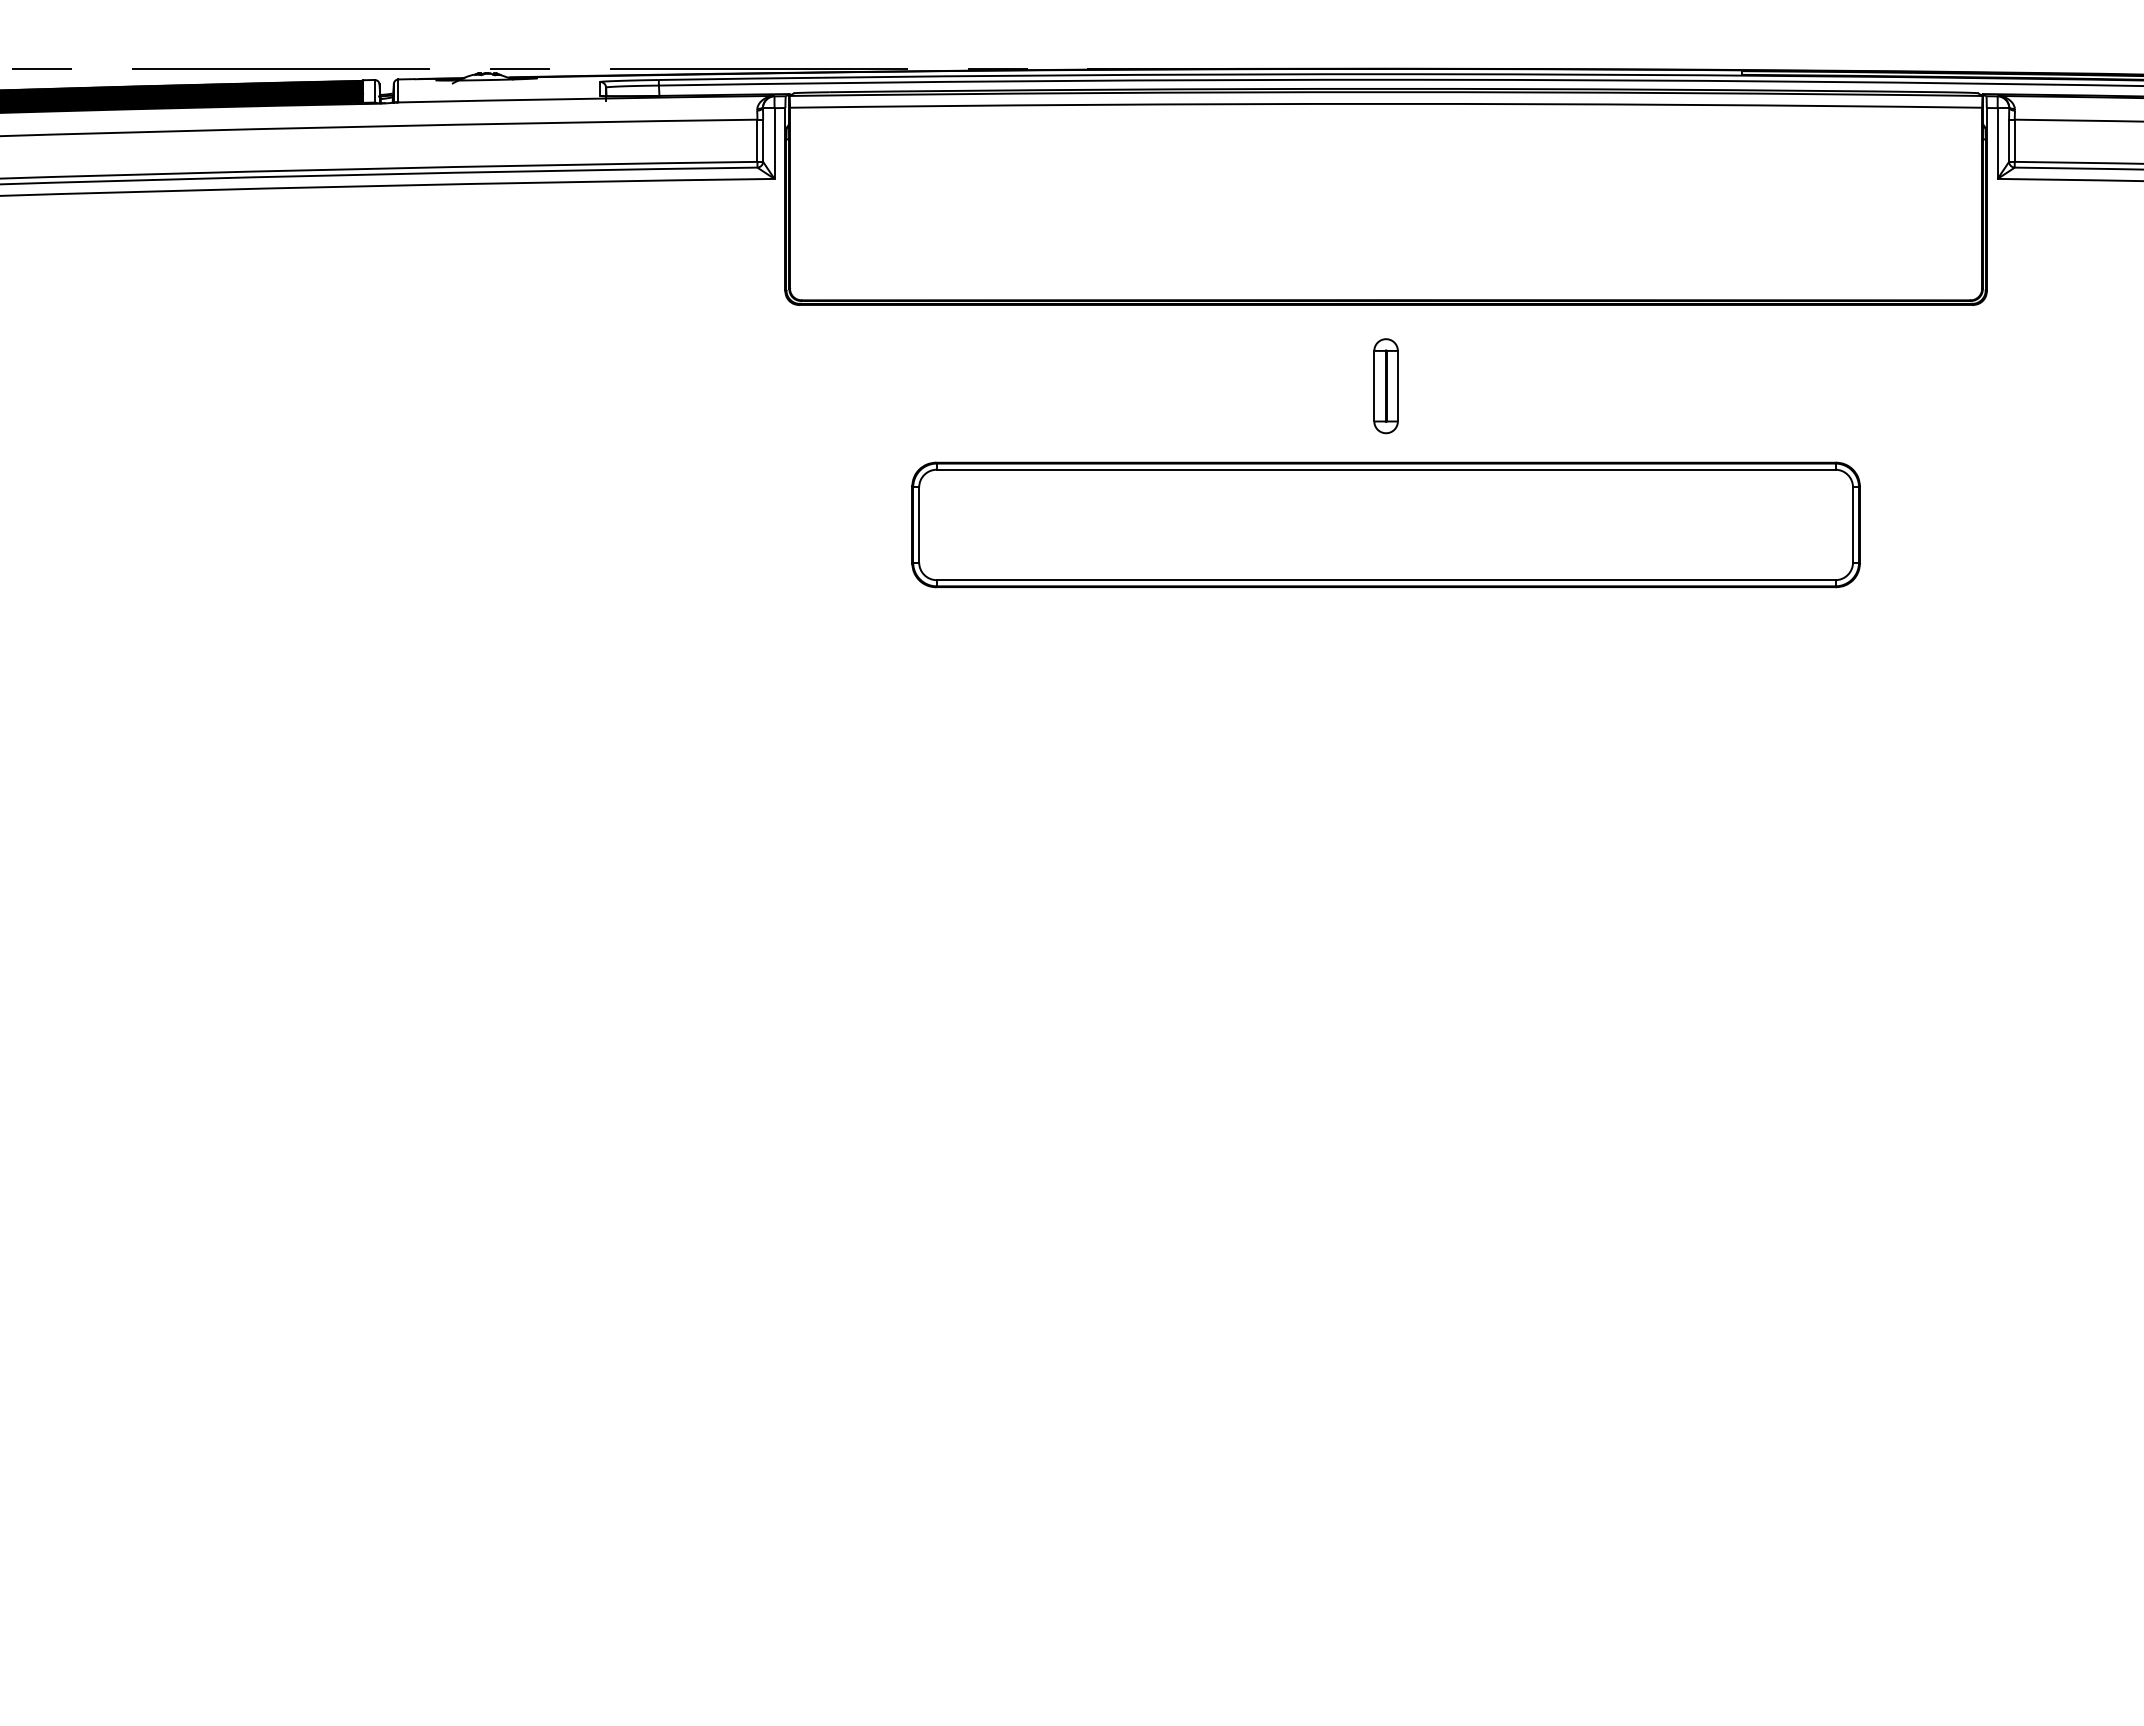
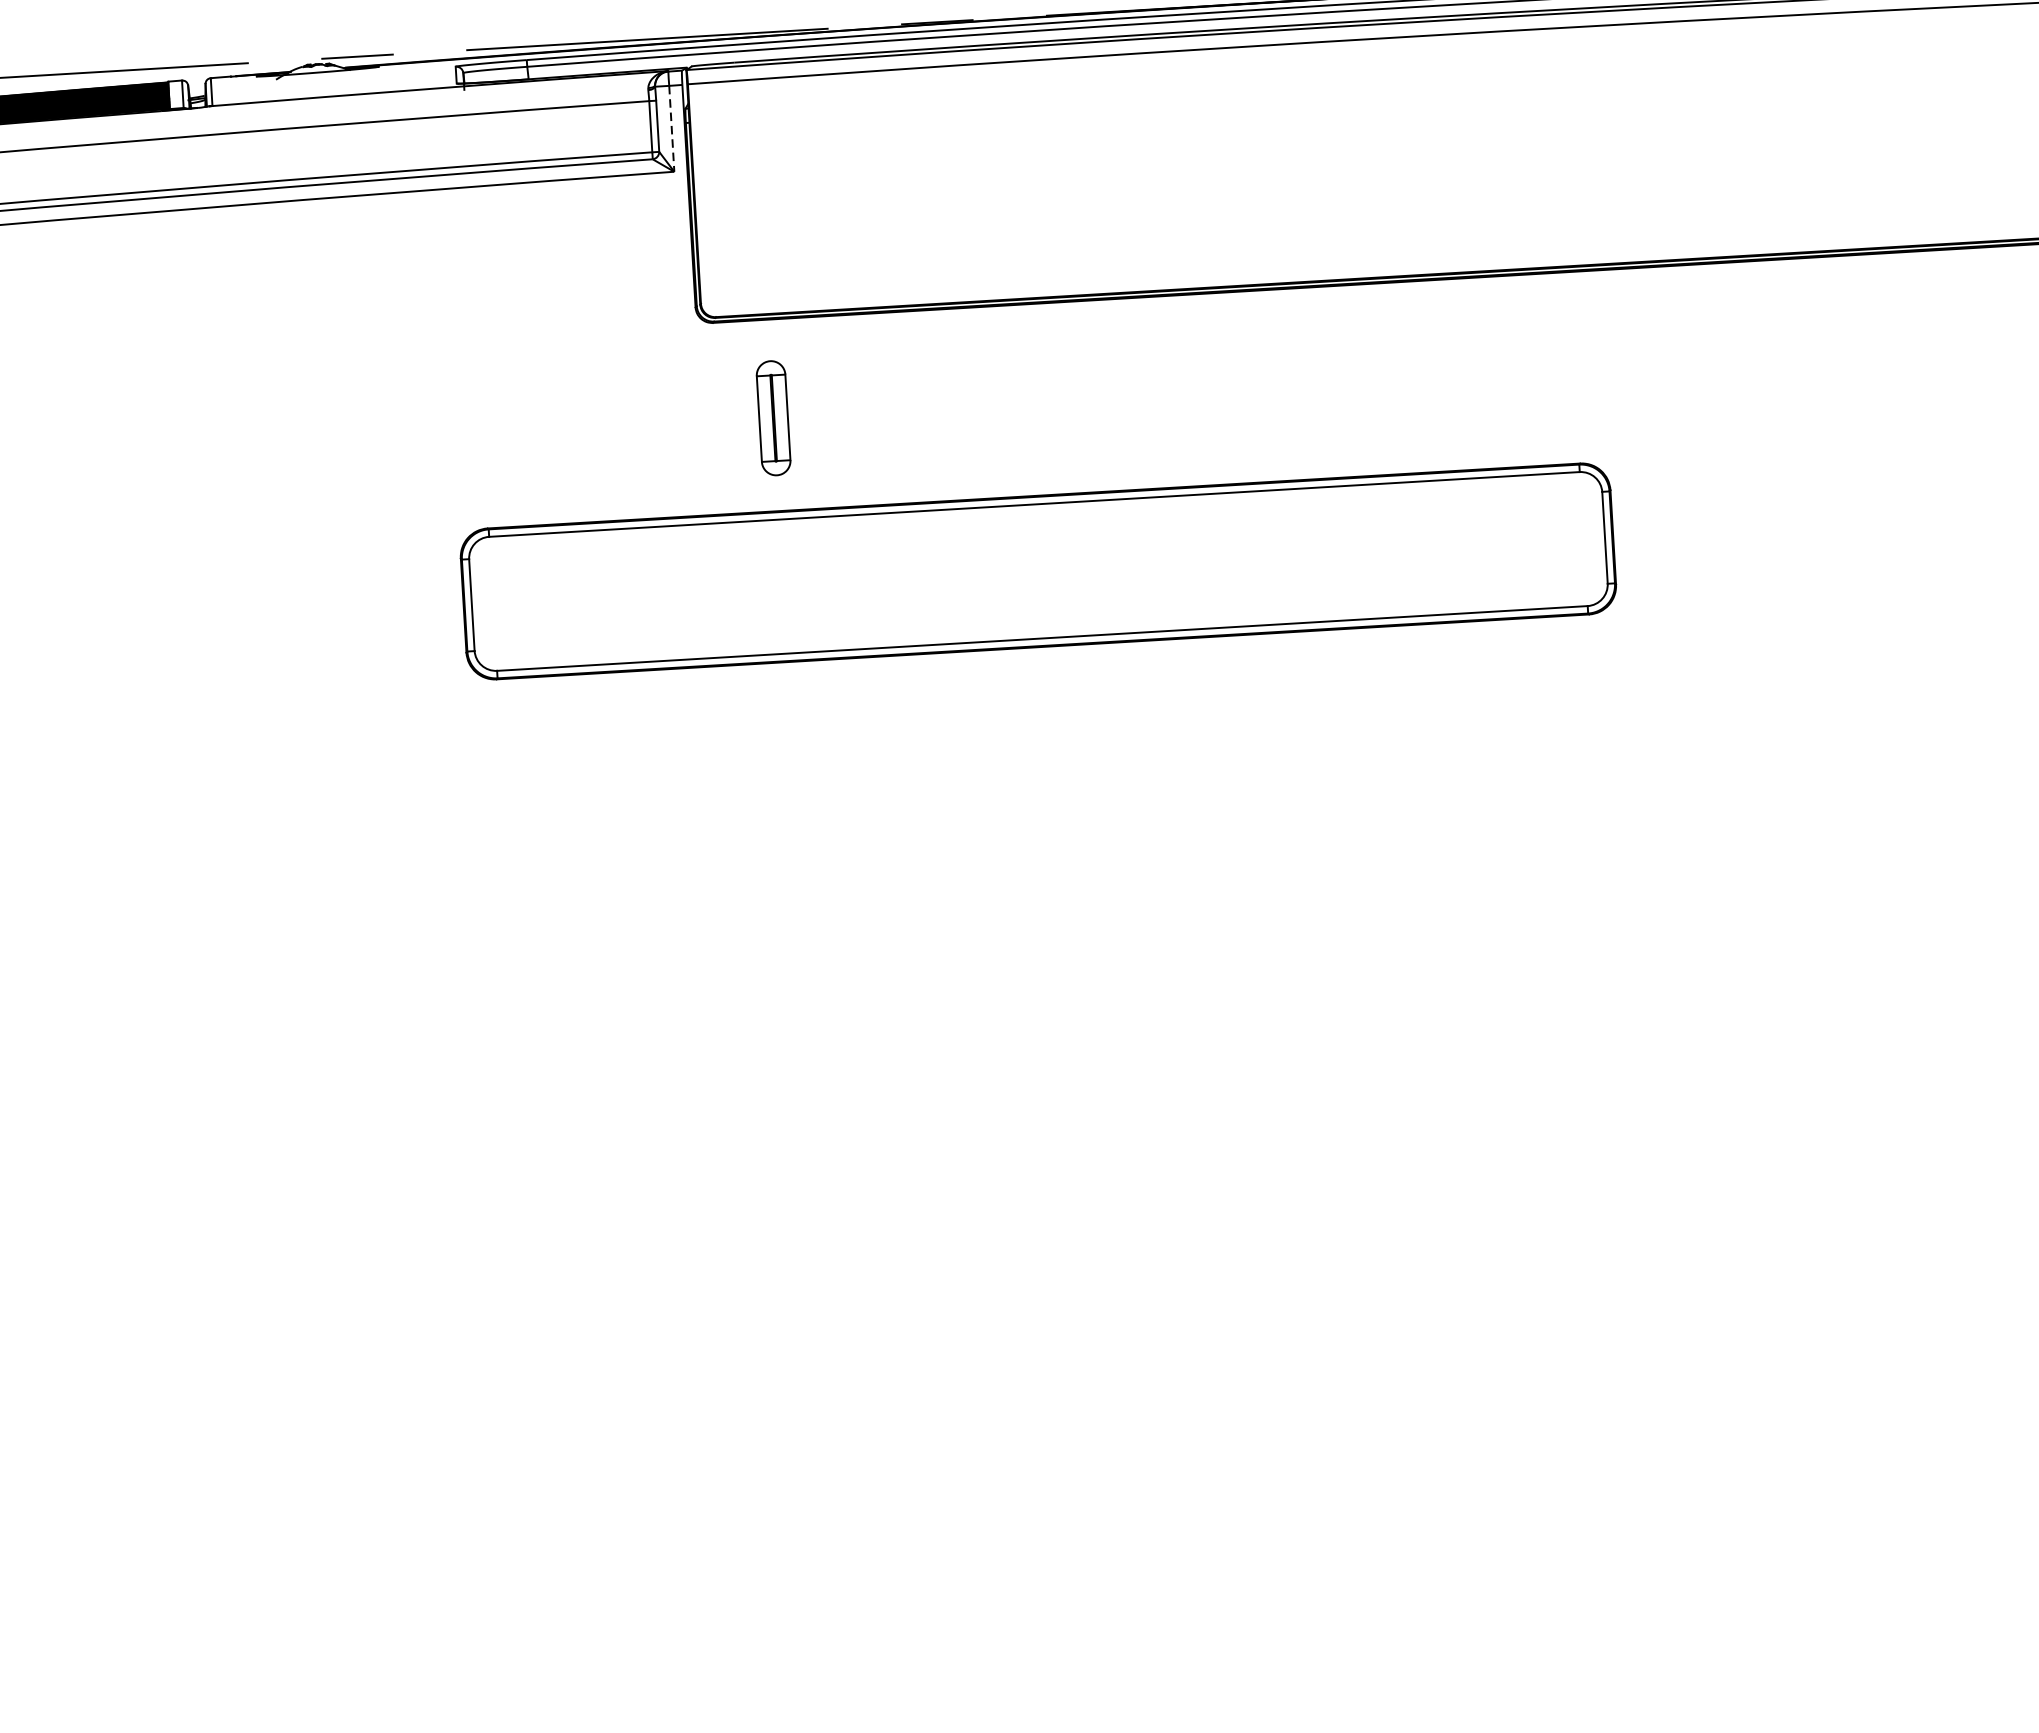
line: (774, 144) -> (671, 129), solid -> dashed
part: (1385, 386) -> (772, 418), moved
part: (1385, 524) -> (1037, 570), moved

